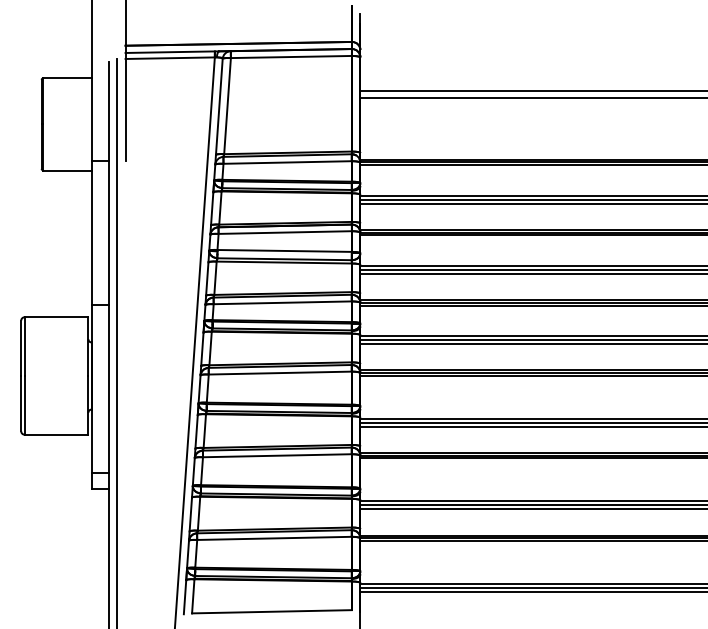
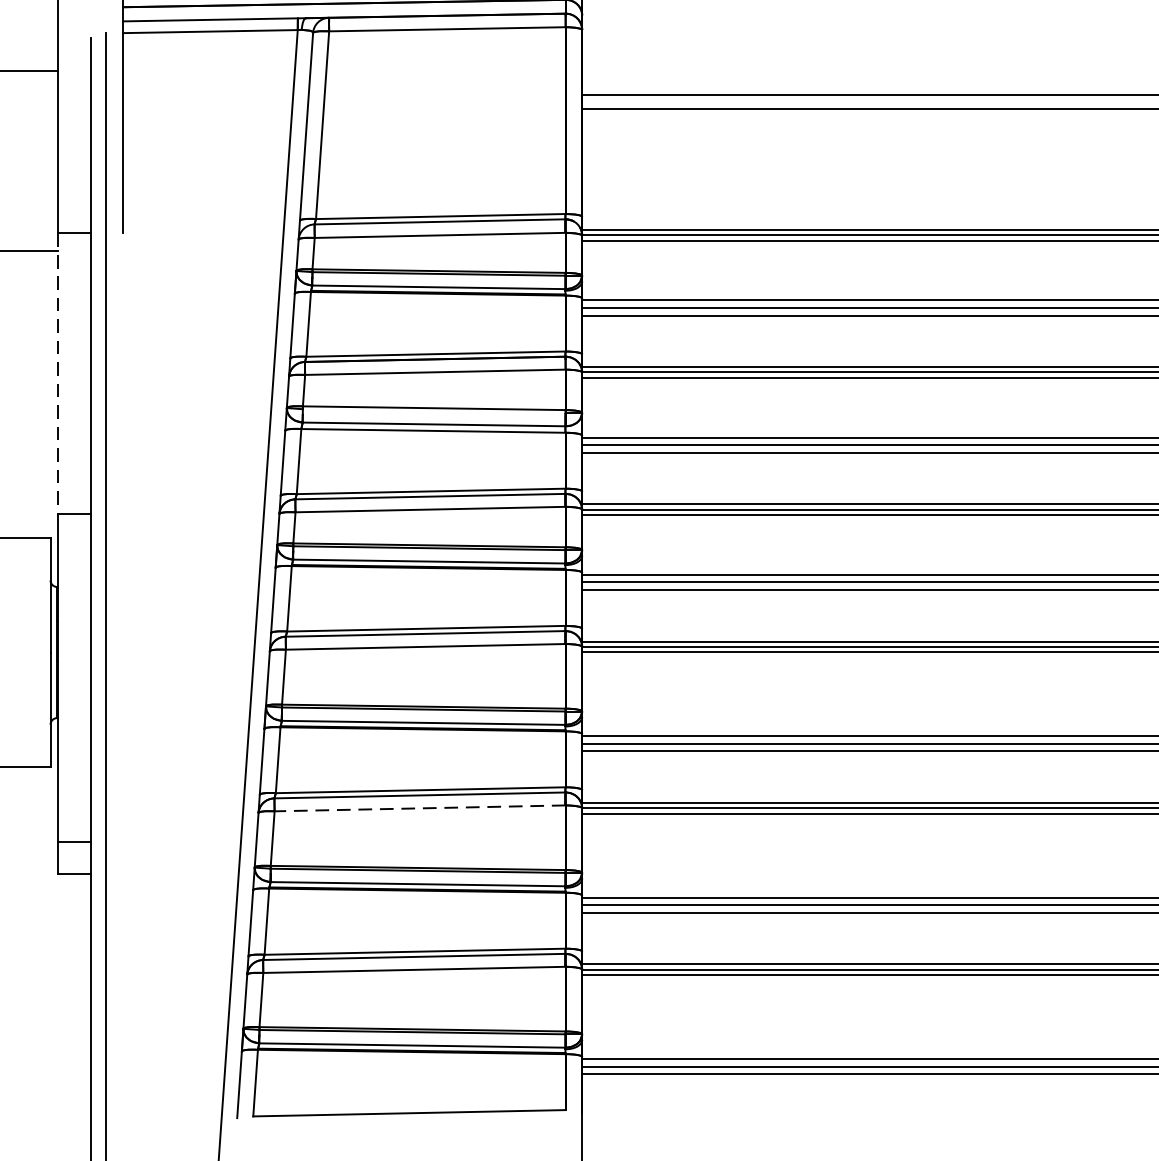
line: (92, 233) -> (58, 374), solid -> dashed
line: (276, 455) -> (418, 807), solid -> dashed

